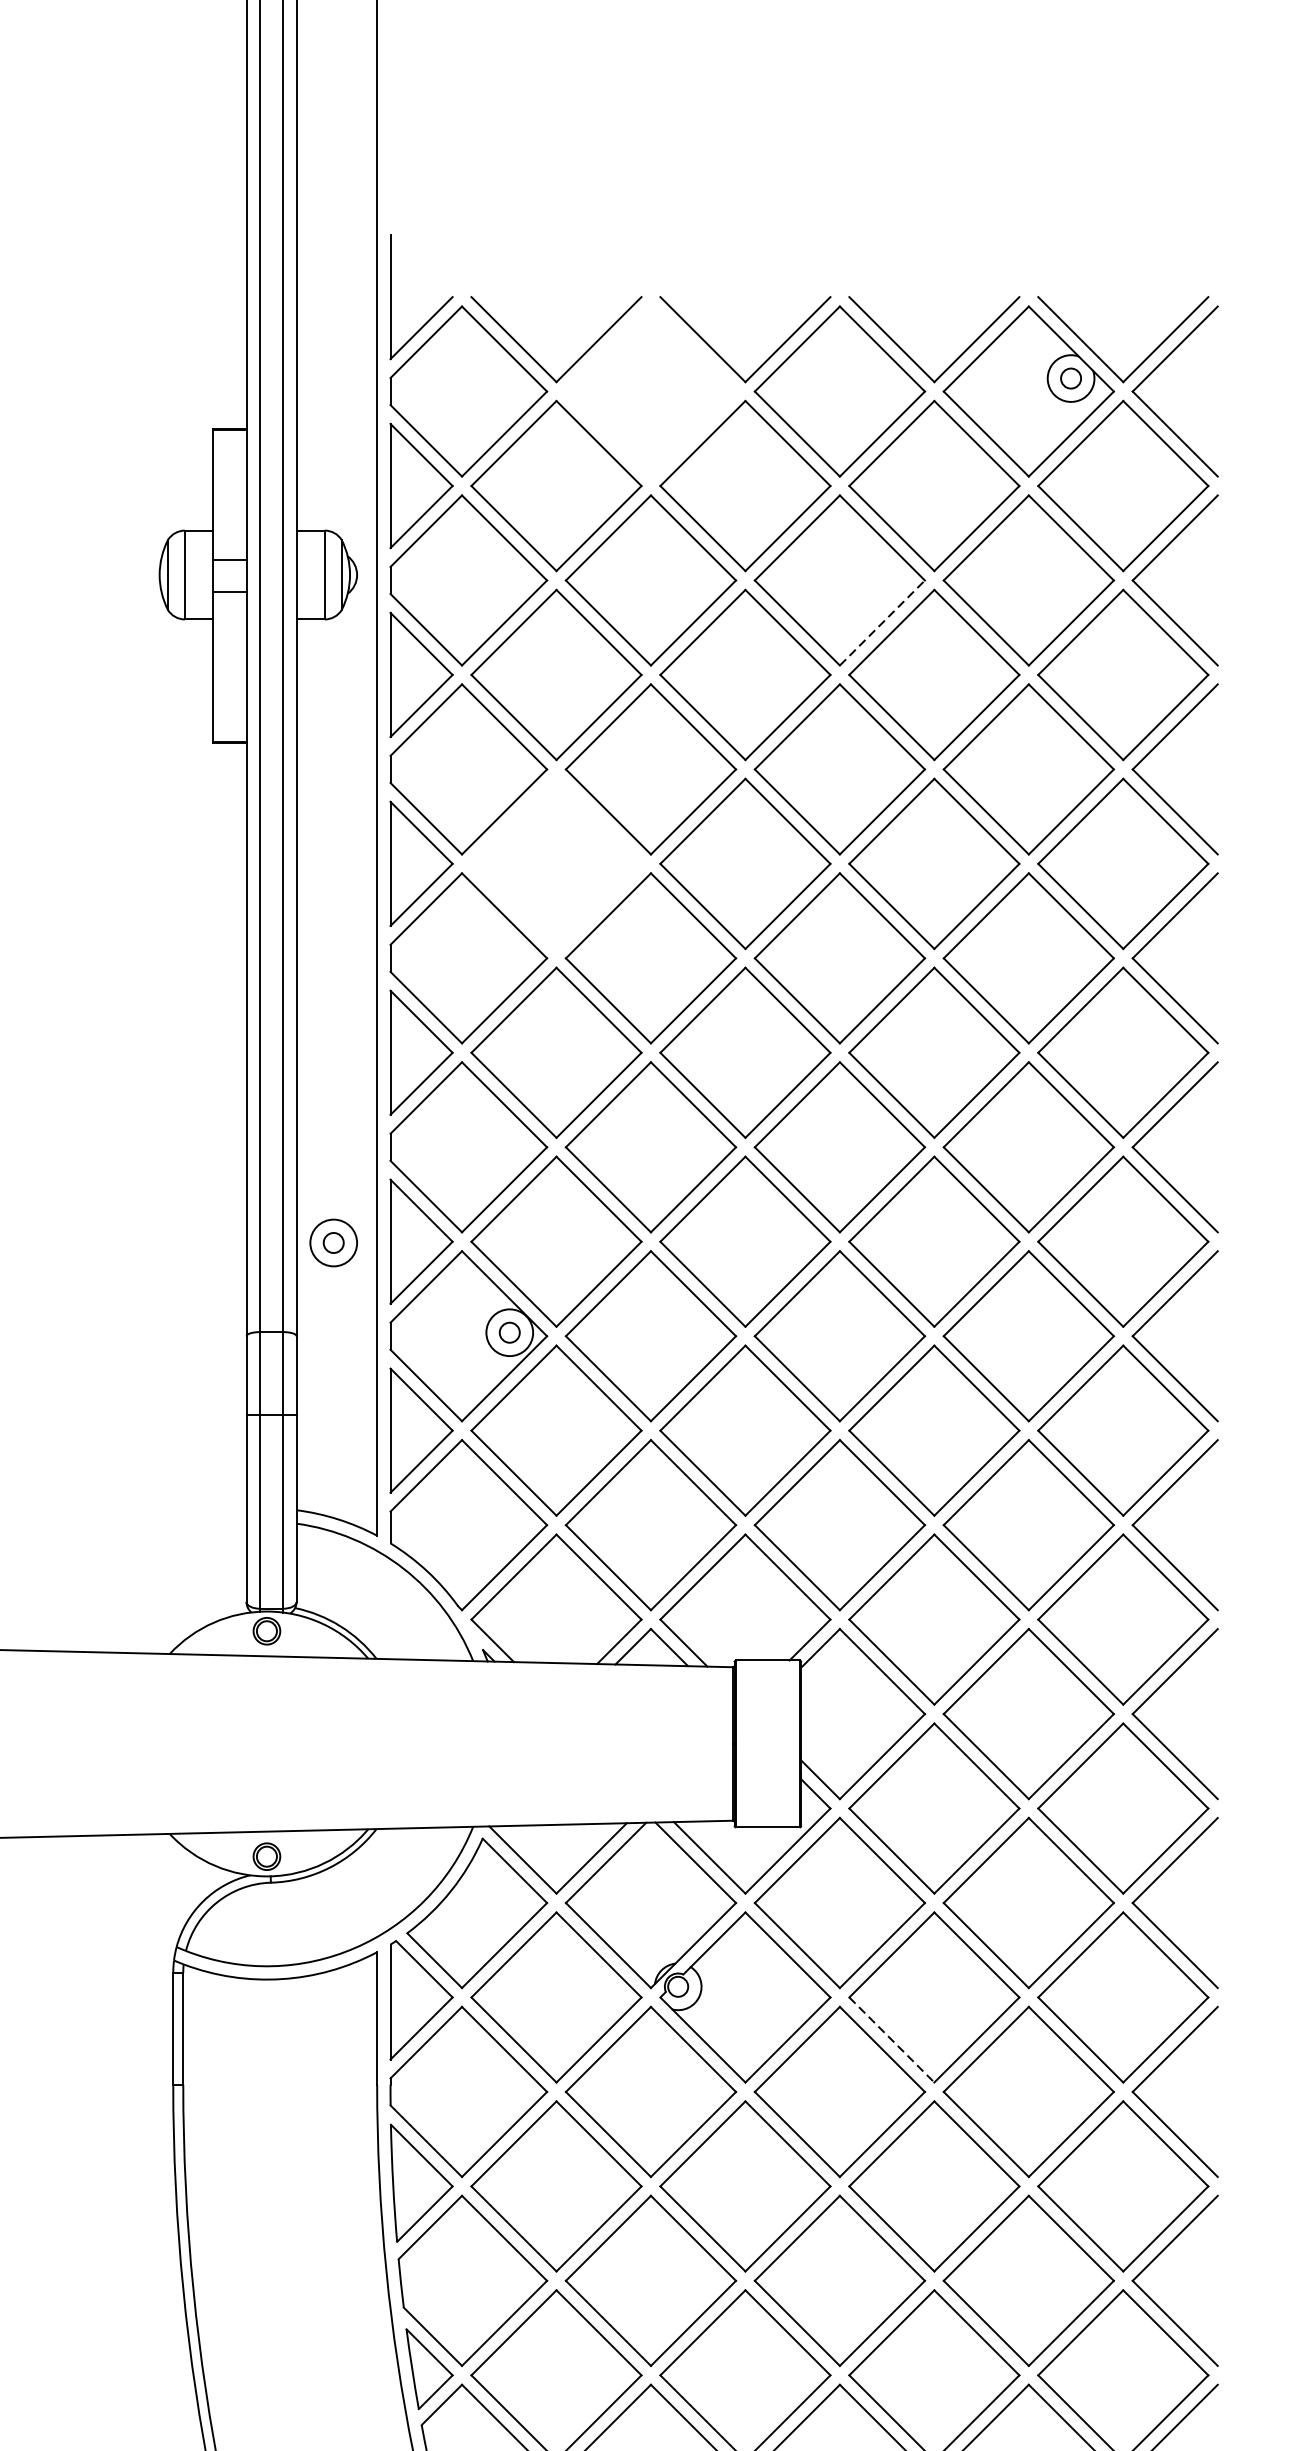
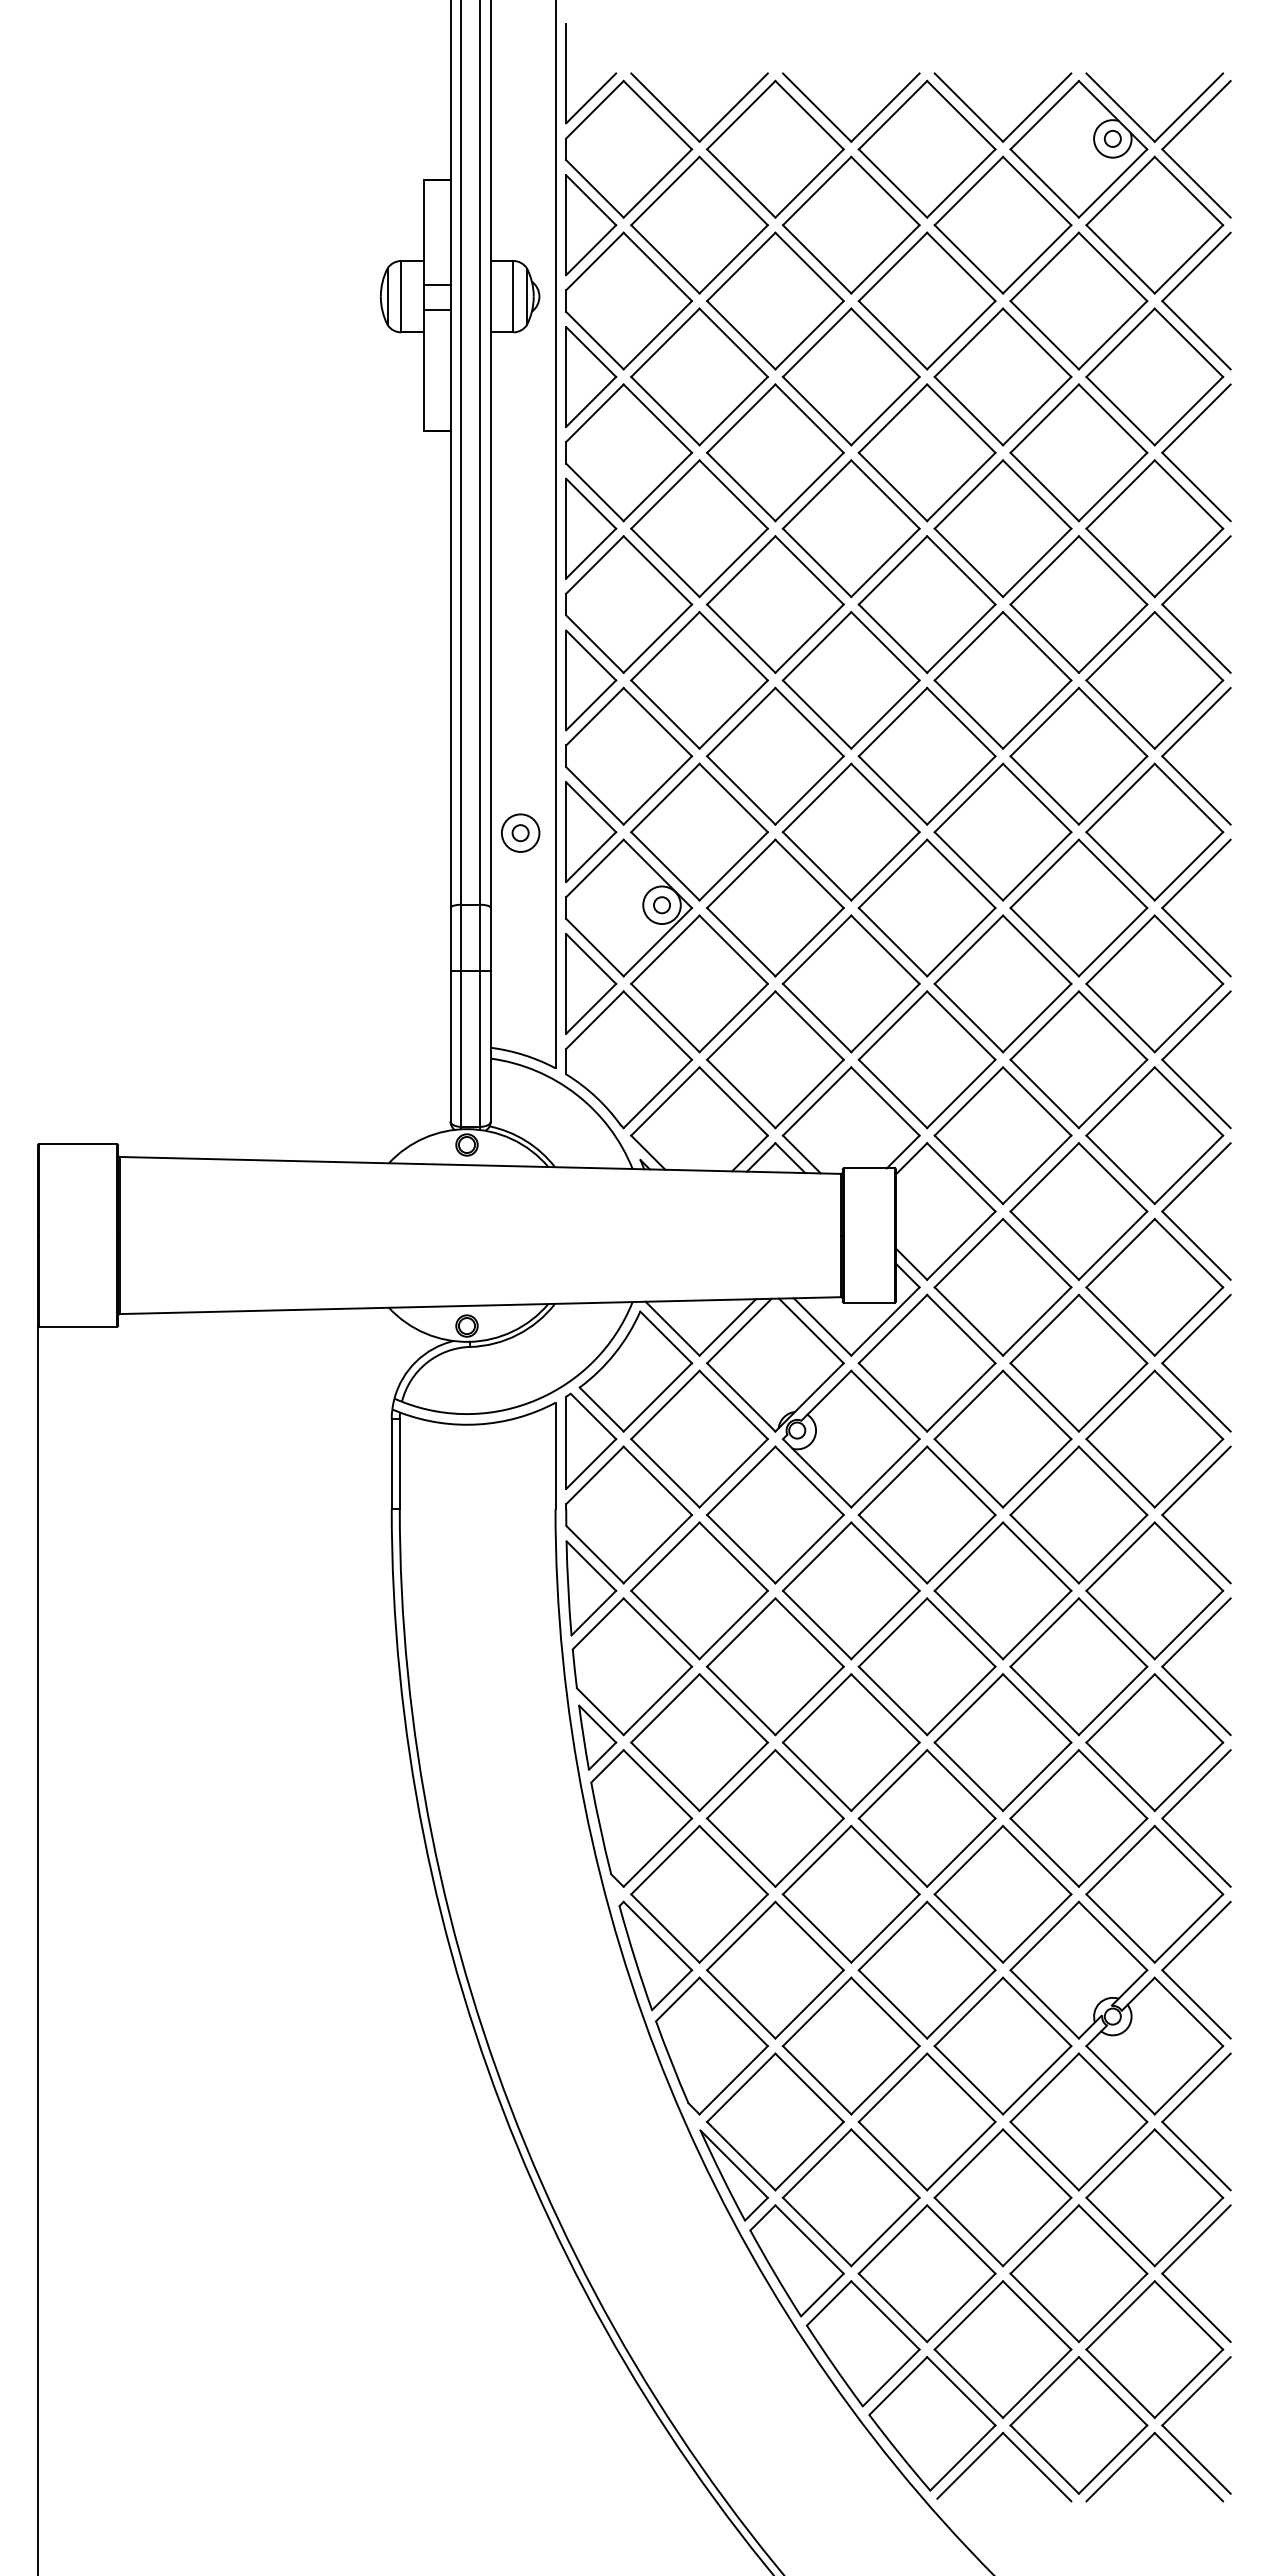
part: (651, 390) -> (775, 148), added
line: (882, 622) -> (961, 334), dashed -> solid
part: (556, 863) -> (699, 528), added
line: (892, 2040) -> (969, 1473), dashed -> solid

